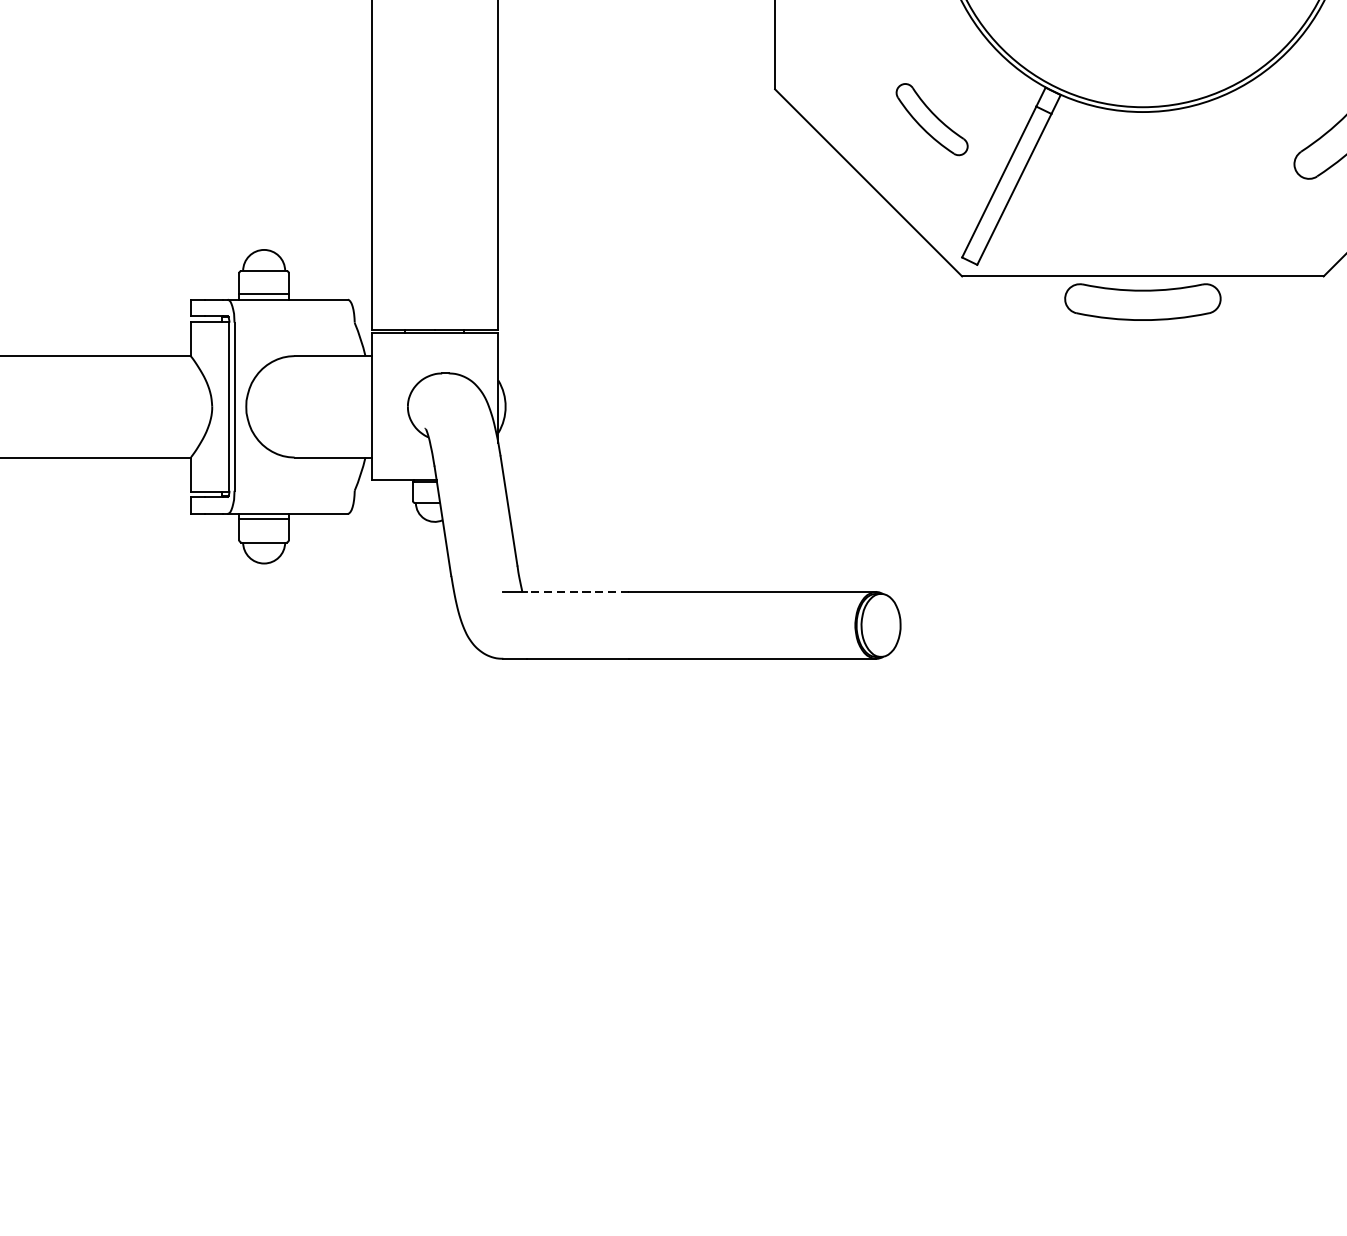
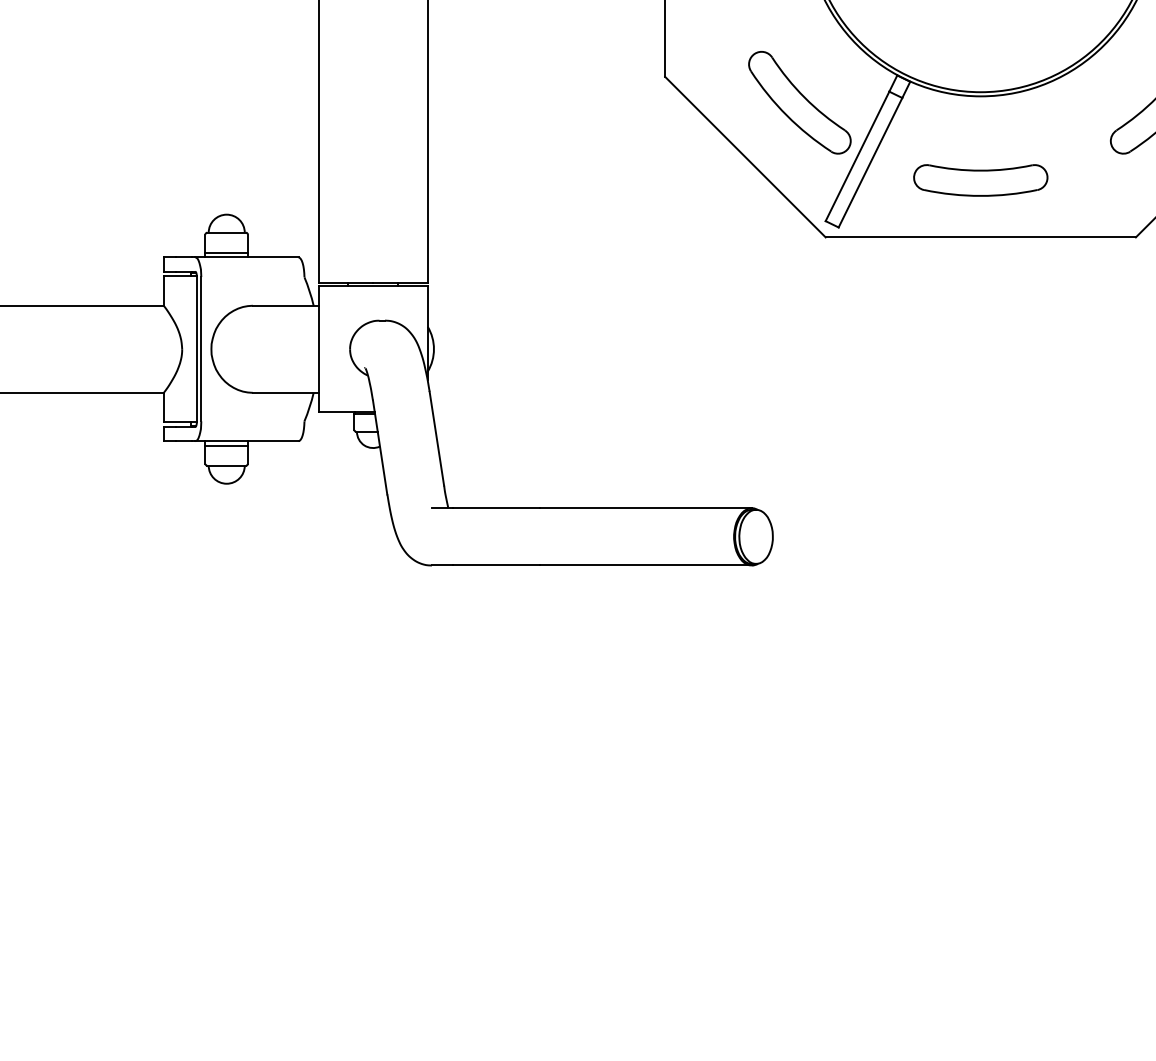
part: (931, 119) -> (799, 102), size x1.67
part: (1142, 302) -> (980, 180), moved
line: (578, 592) -> (496, 508), dashed -> solid

